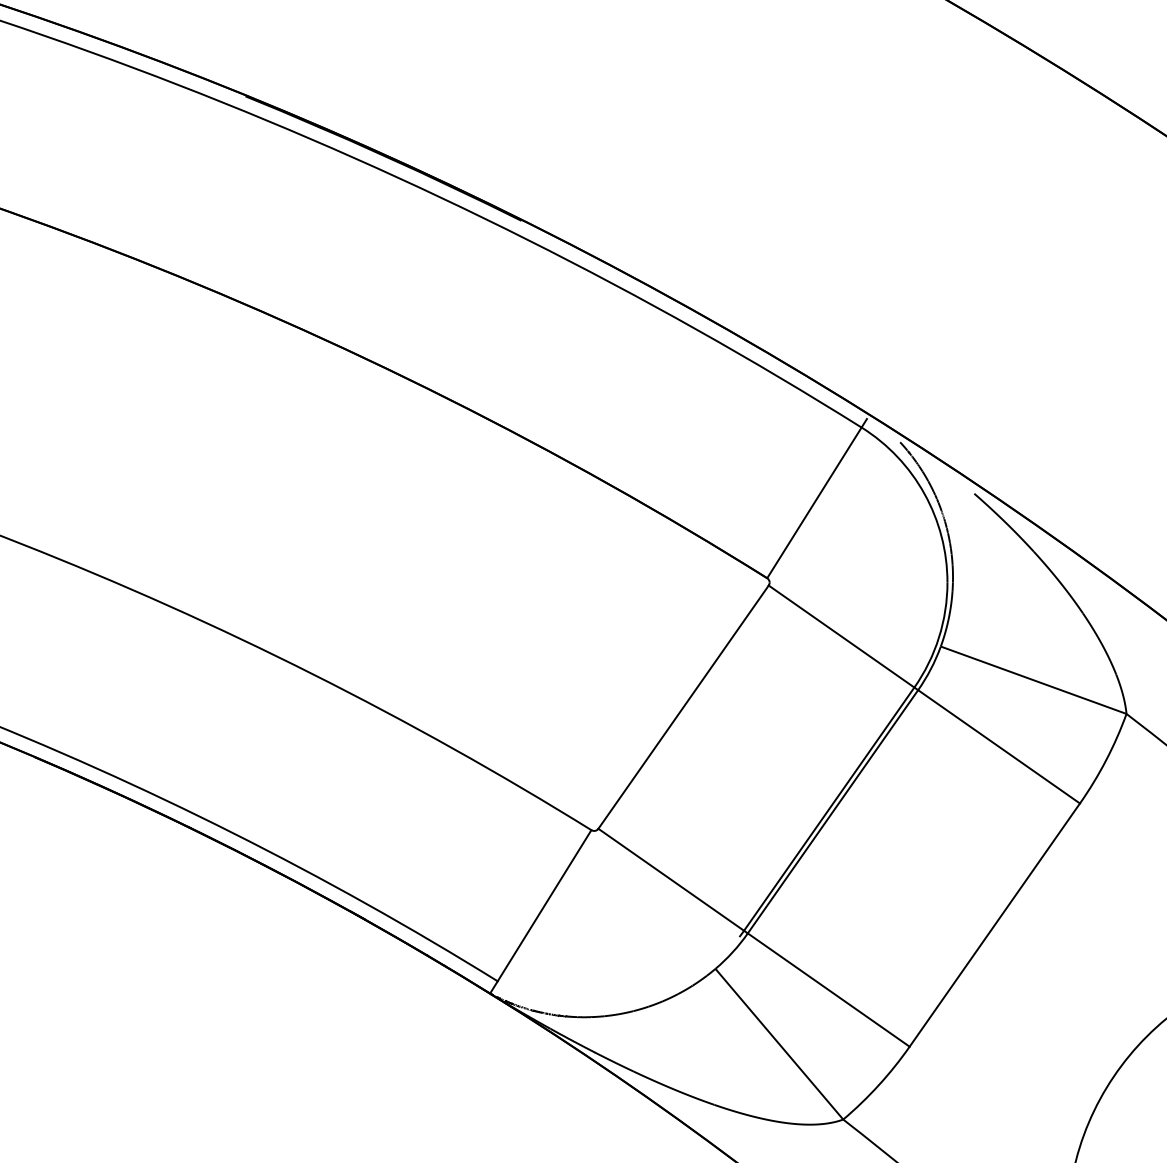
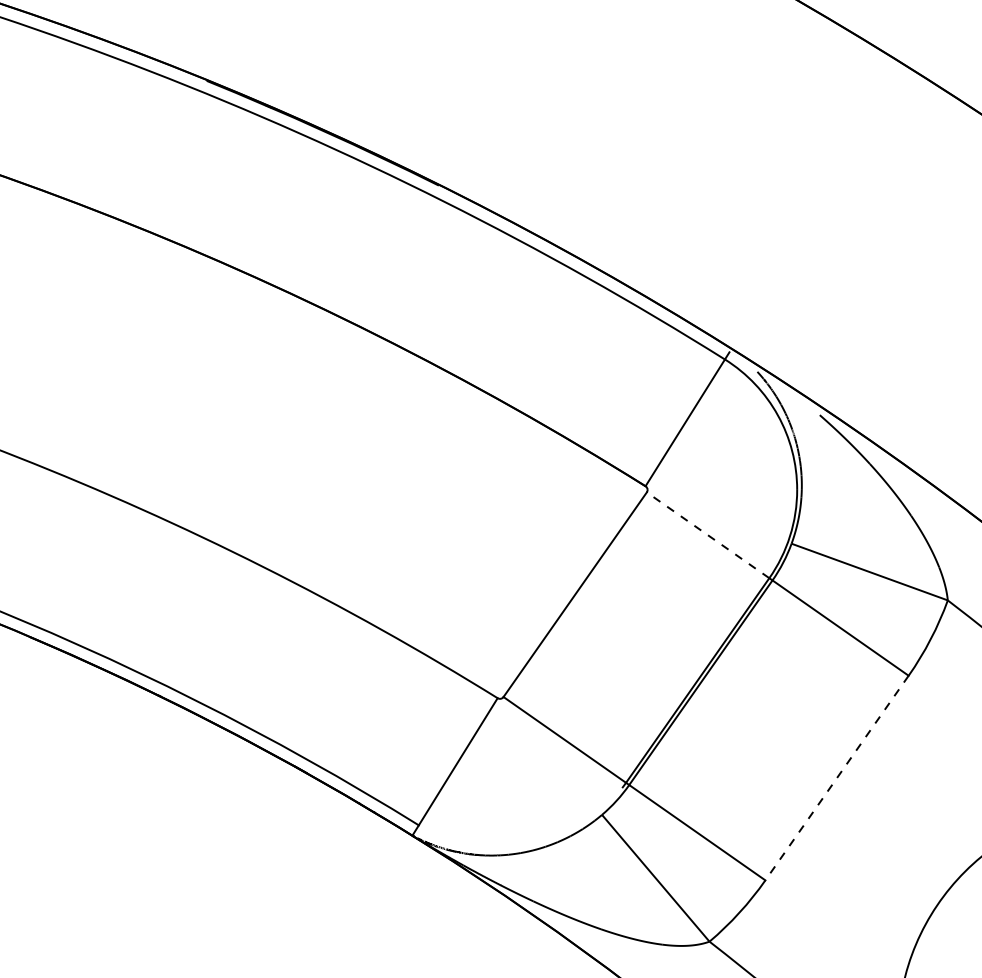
line: (842, 636) -> (708, 535), solid -> dashed
line: (995, 925) -> (837, 778), solid -> dashed

